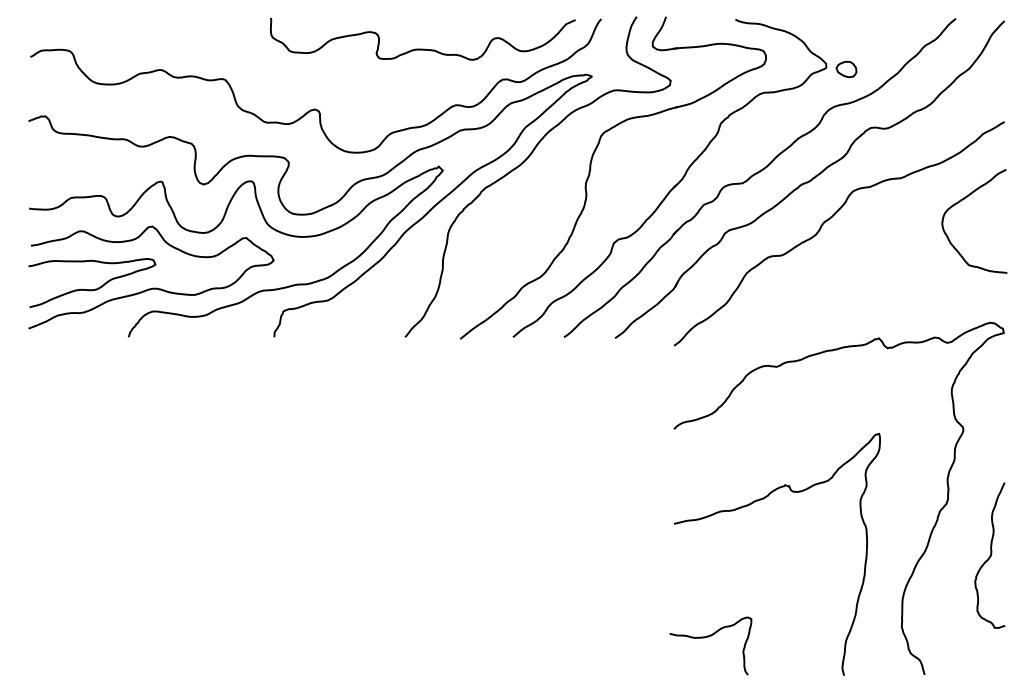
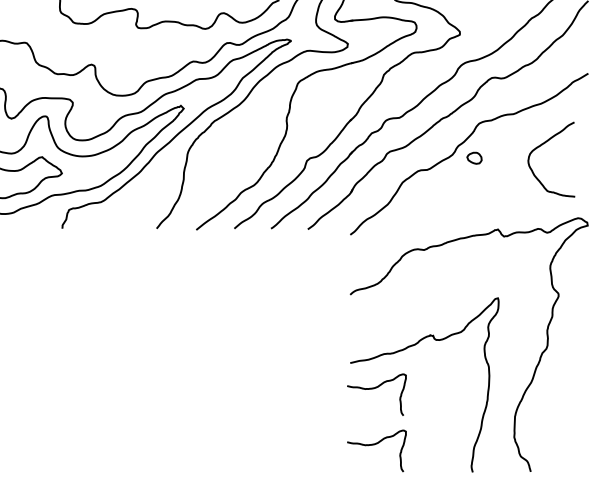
part: (846, 69) -> (474, 158), moved
curve: (961, 201) -> (542, 145), moved
curve: (989, 555) -> (577, 385), removed
curve: (708, 559) -> (375, 388), added

